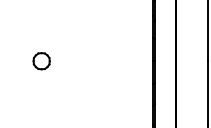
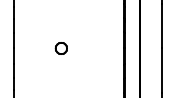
part: (40, 61) -> (60, 48), moved

